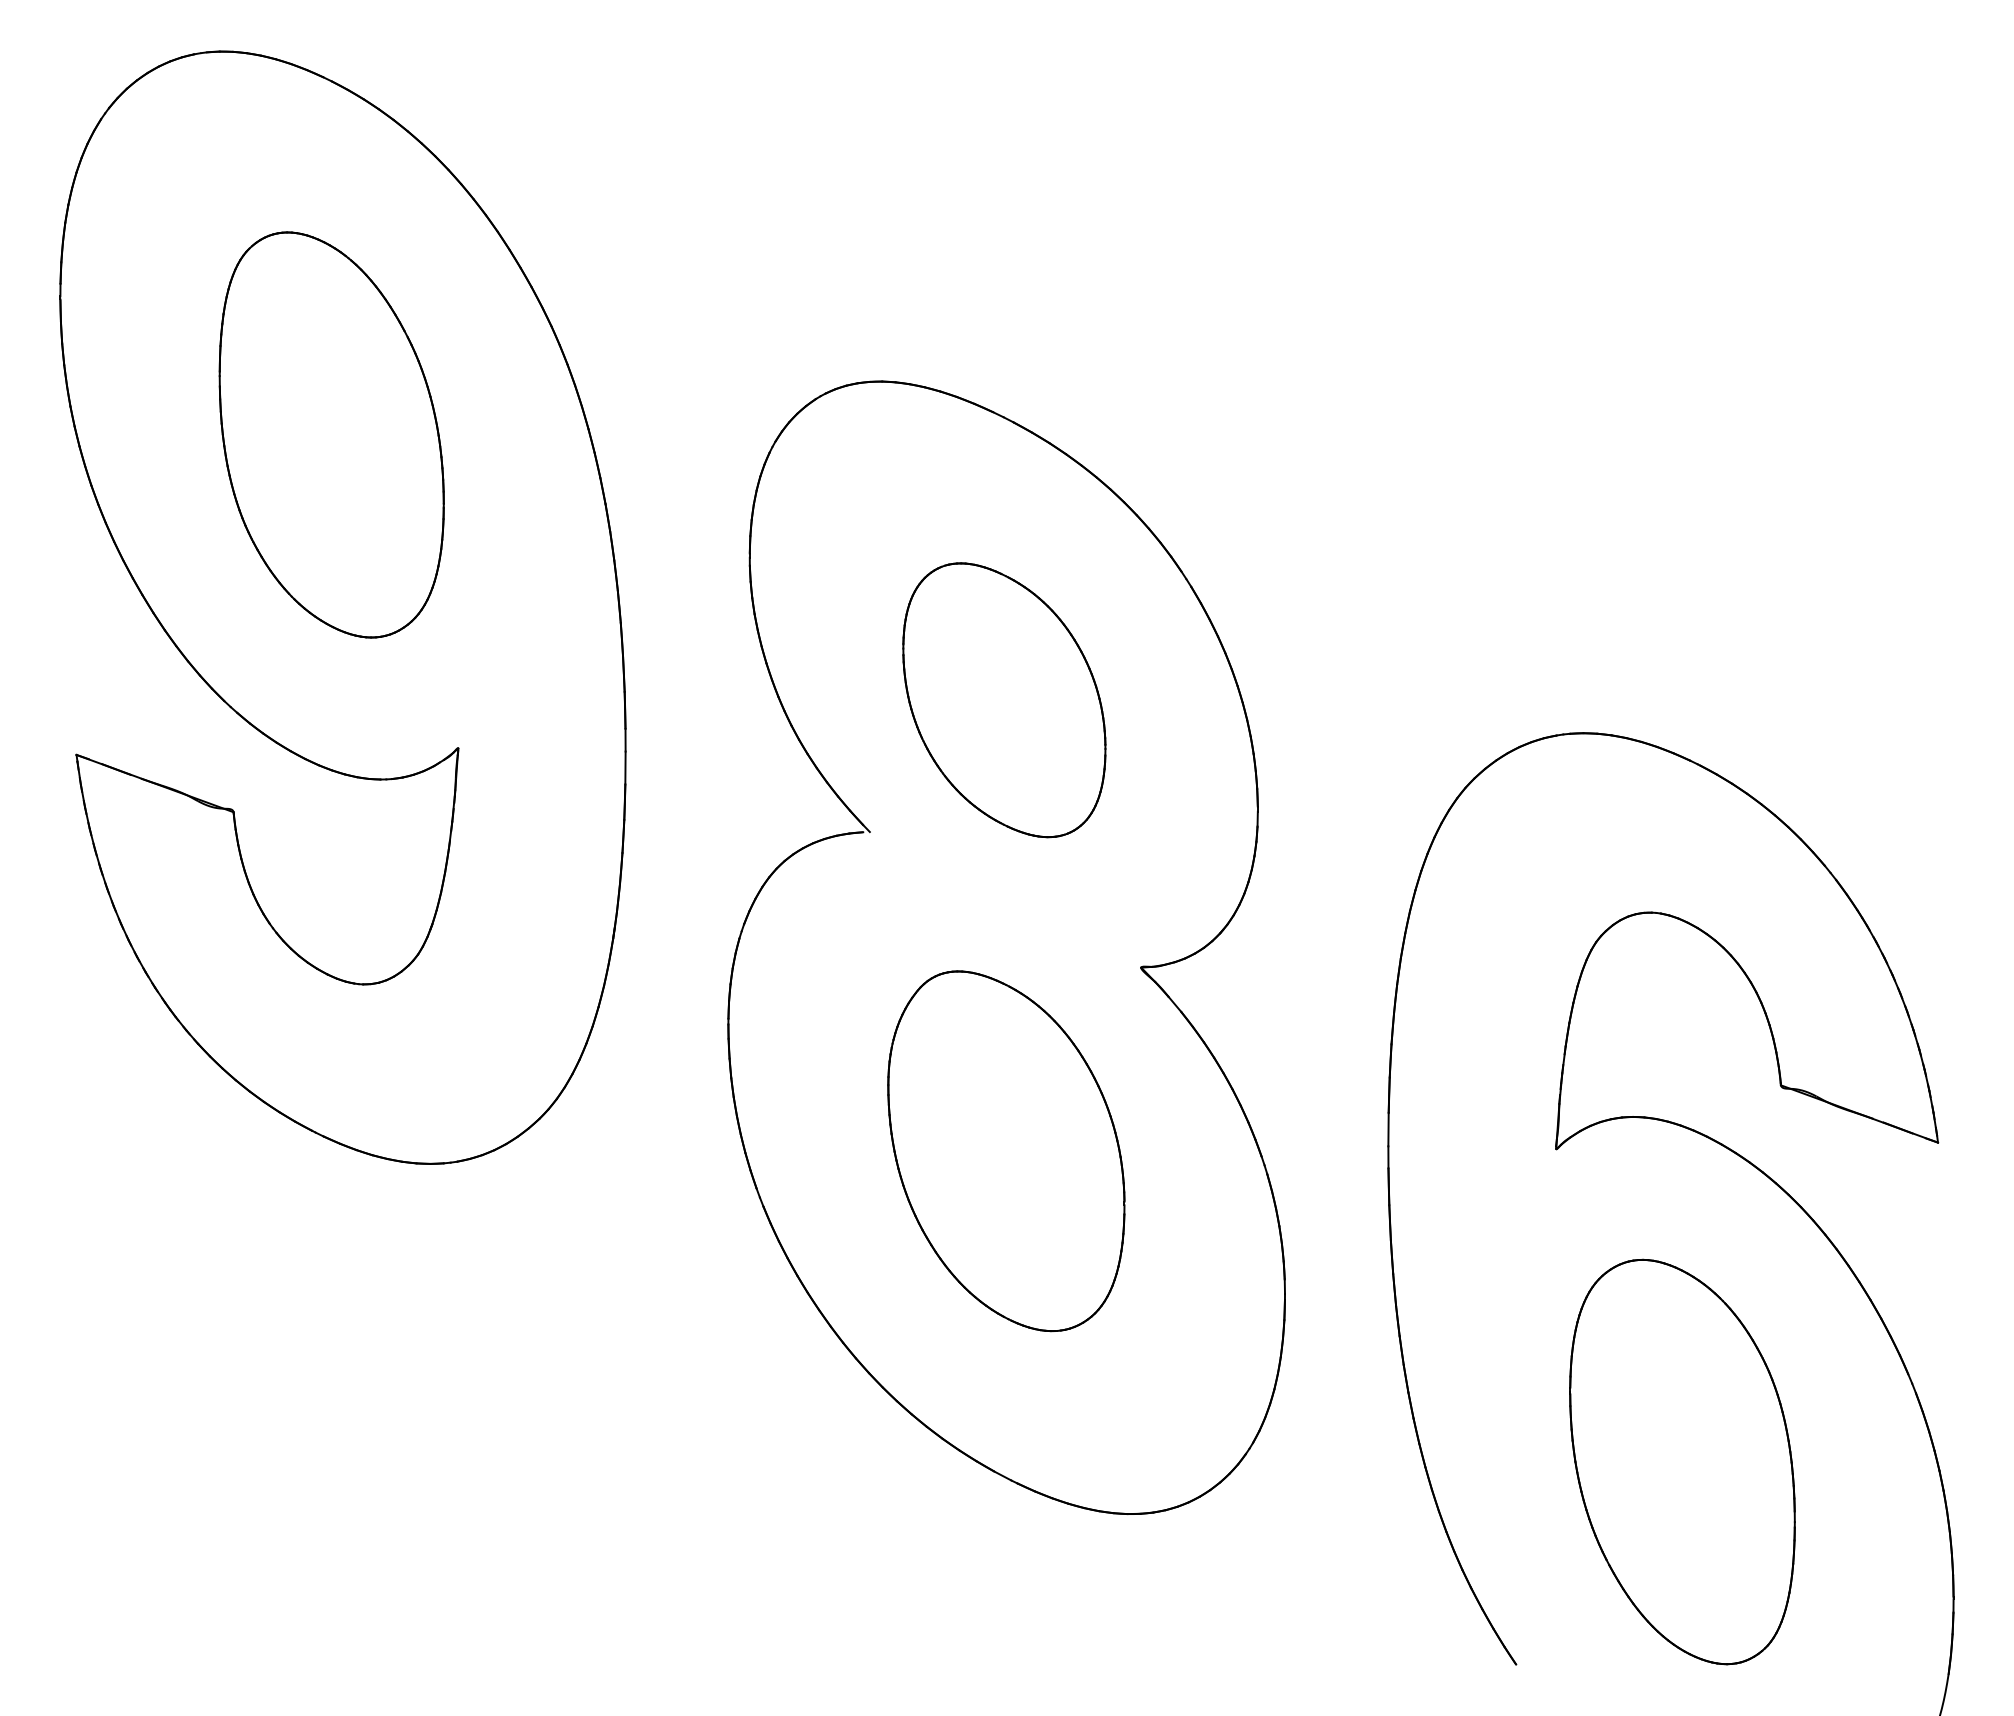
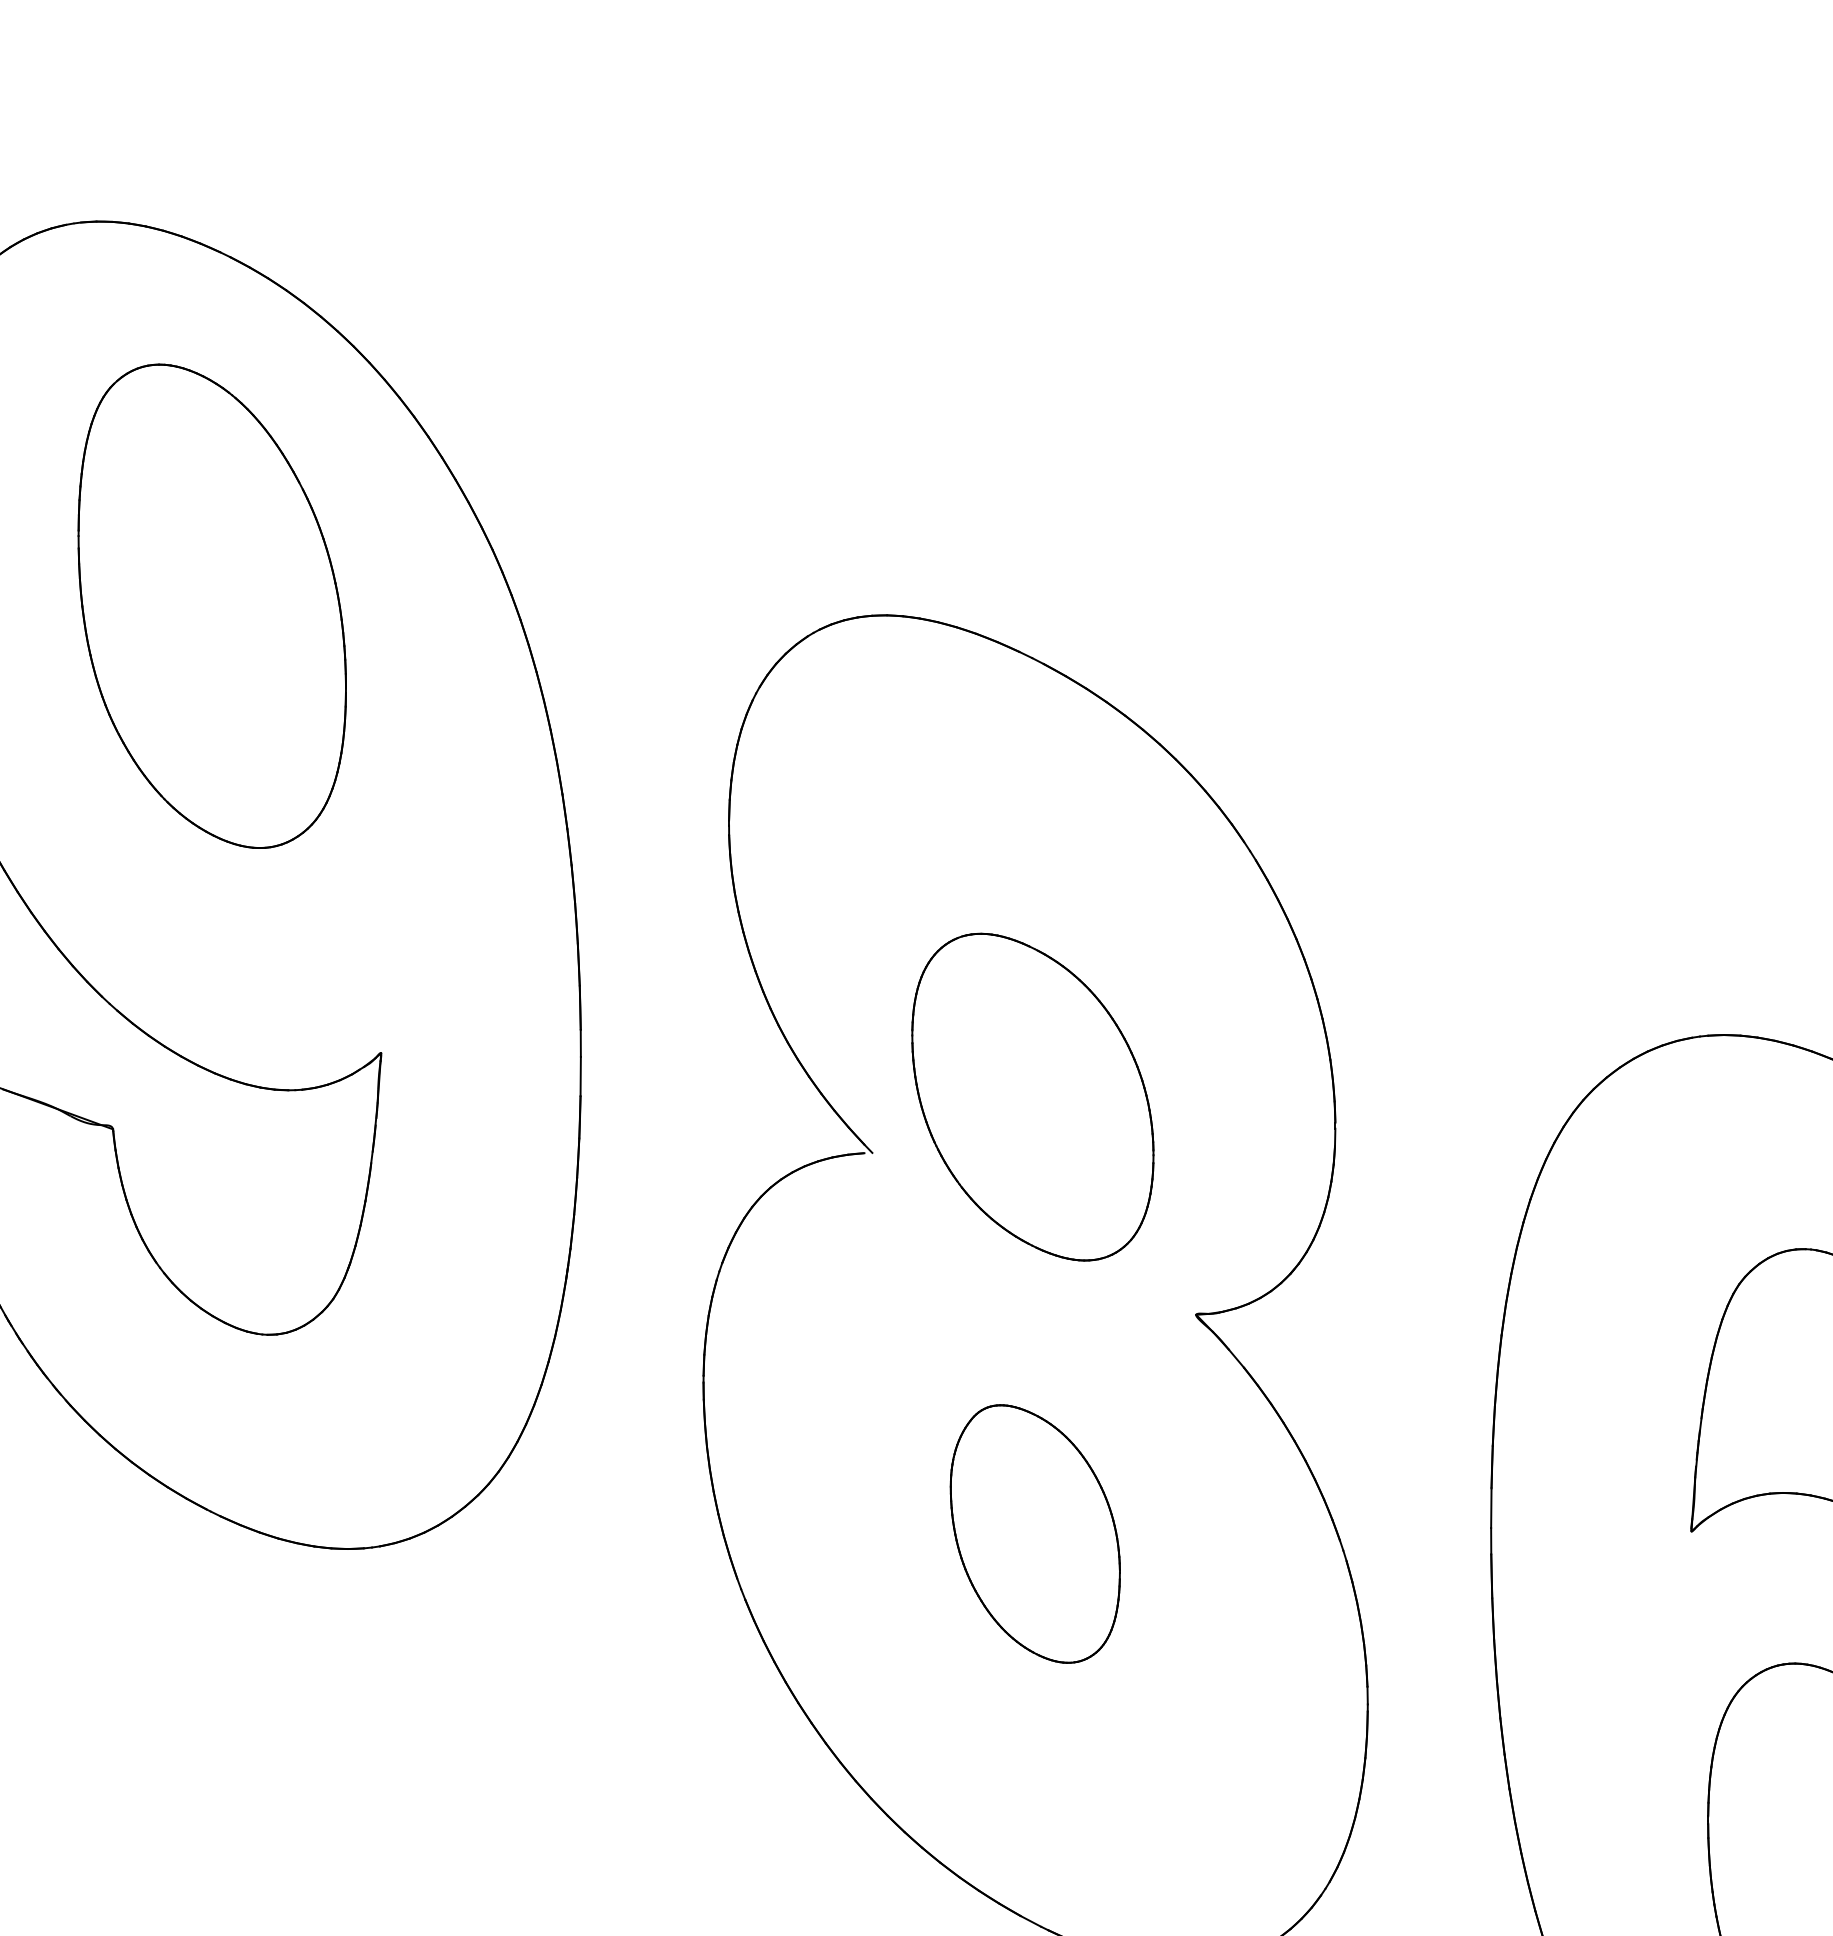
part: (331, 434) -> (211, 605), moved
part: (1004, 700) -> (1033, 1097), moved
part: (1006, 1151) -> (1035, 1534), size x0.6

